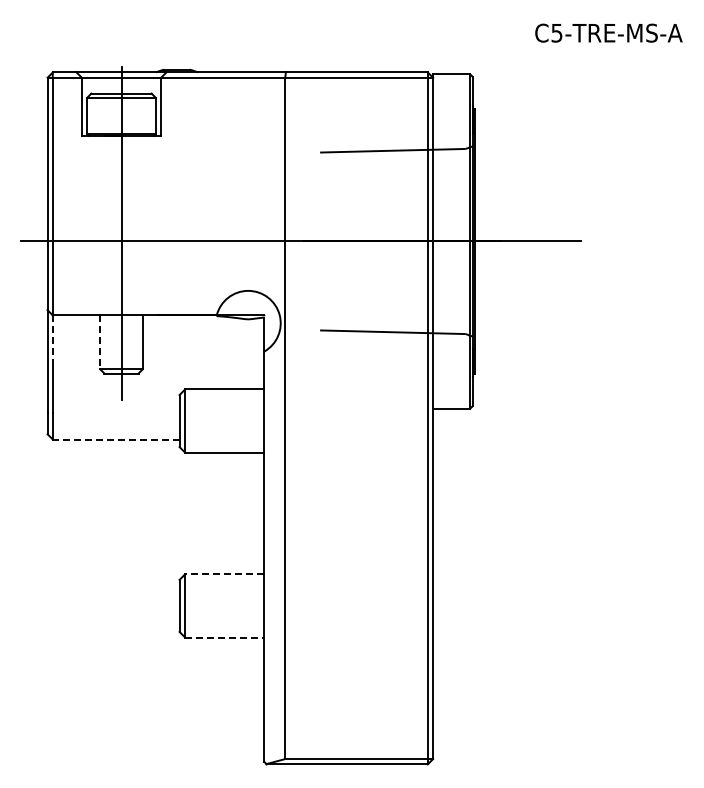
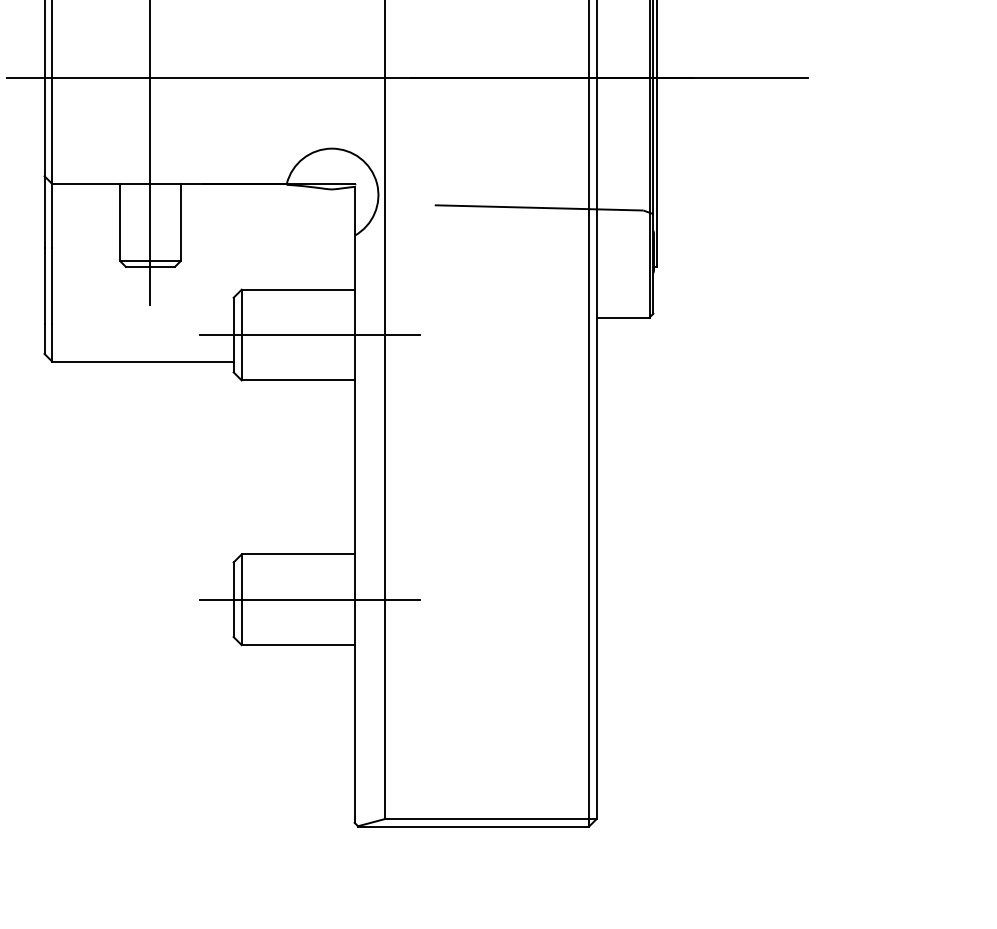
line: (52, 338) -> (51, 216), dashed -> solid
line: (100, 342) -> (120, 222), dashed -> solid
line: (232, 421) -> (309, 335), added
line: (115, 439) -> (141, 361), dashed -> solid
line: (224, 574) -> (297, 554), dashed -> solid
line: (232, 605) -> (309, 599), added
line: (225, 637) -> (299, 644), dashed -> solid

